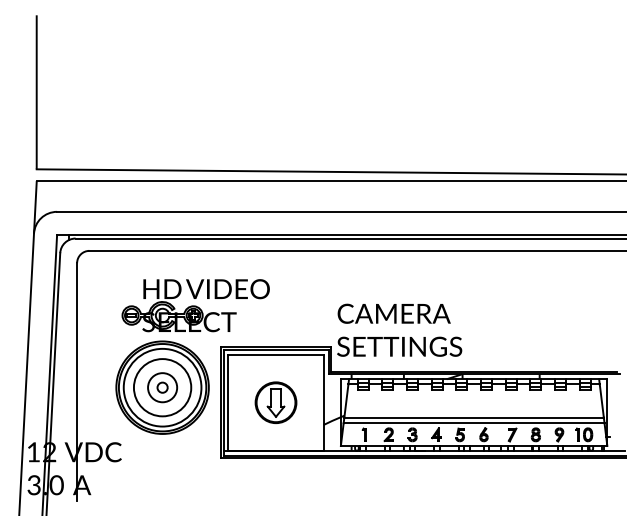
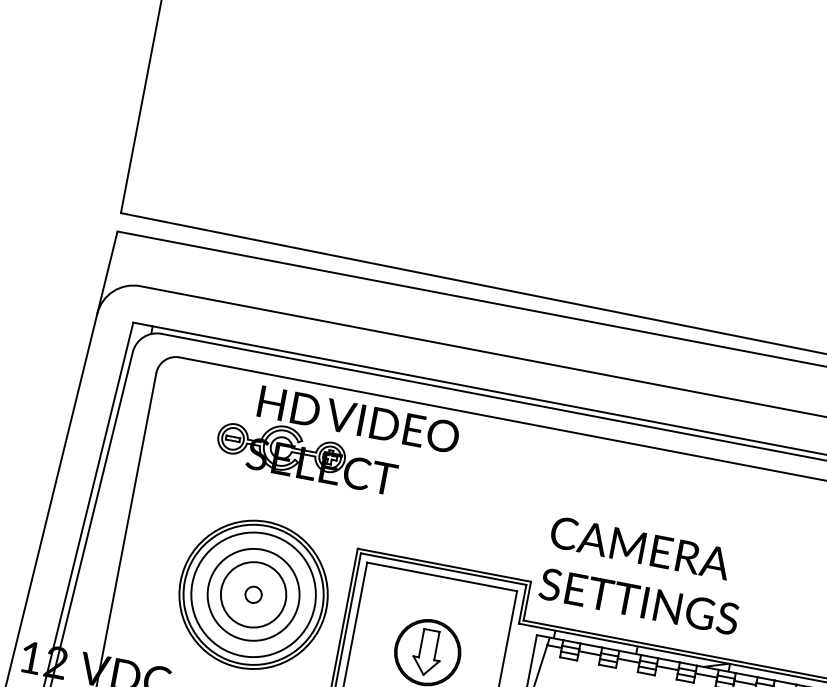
part: (195, 305) -> (336, 442), moved
circle: (162, 387) -> (253, 594), size x1.4

